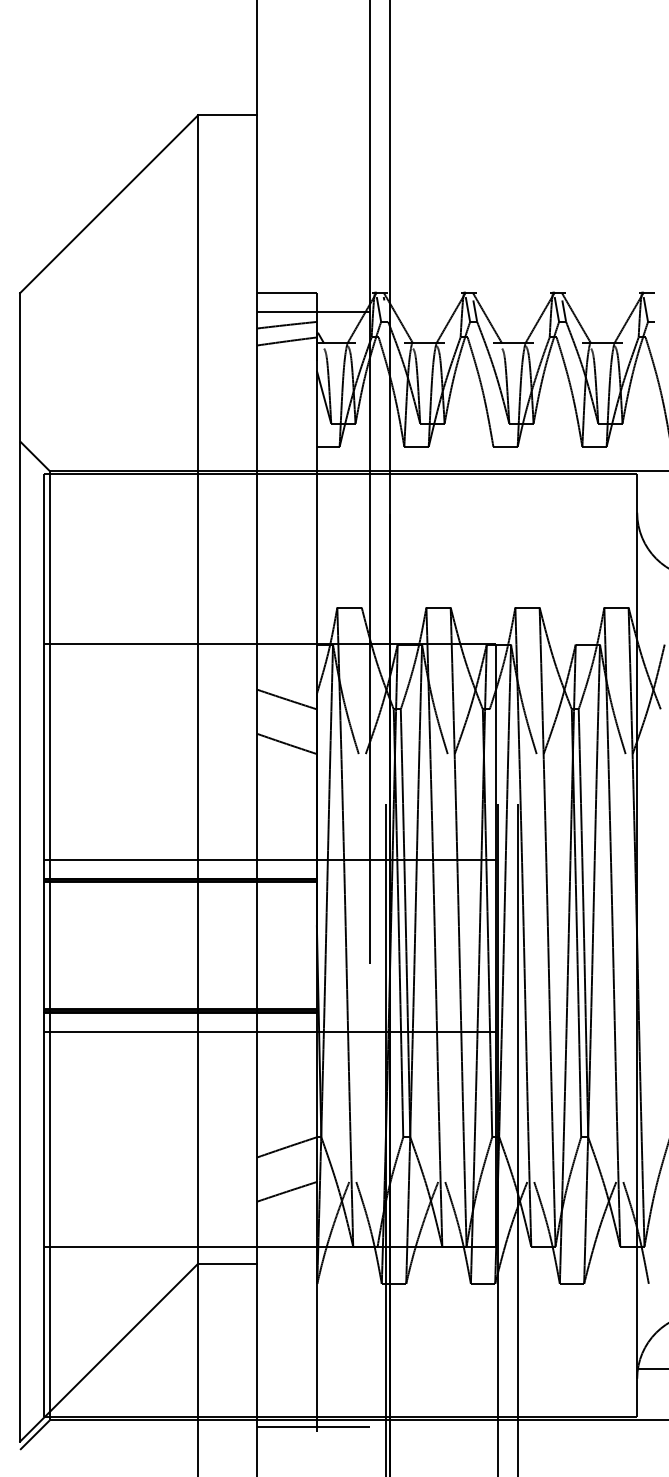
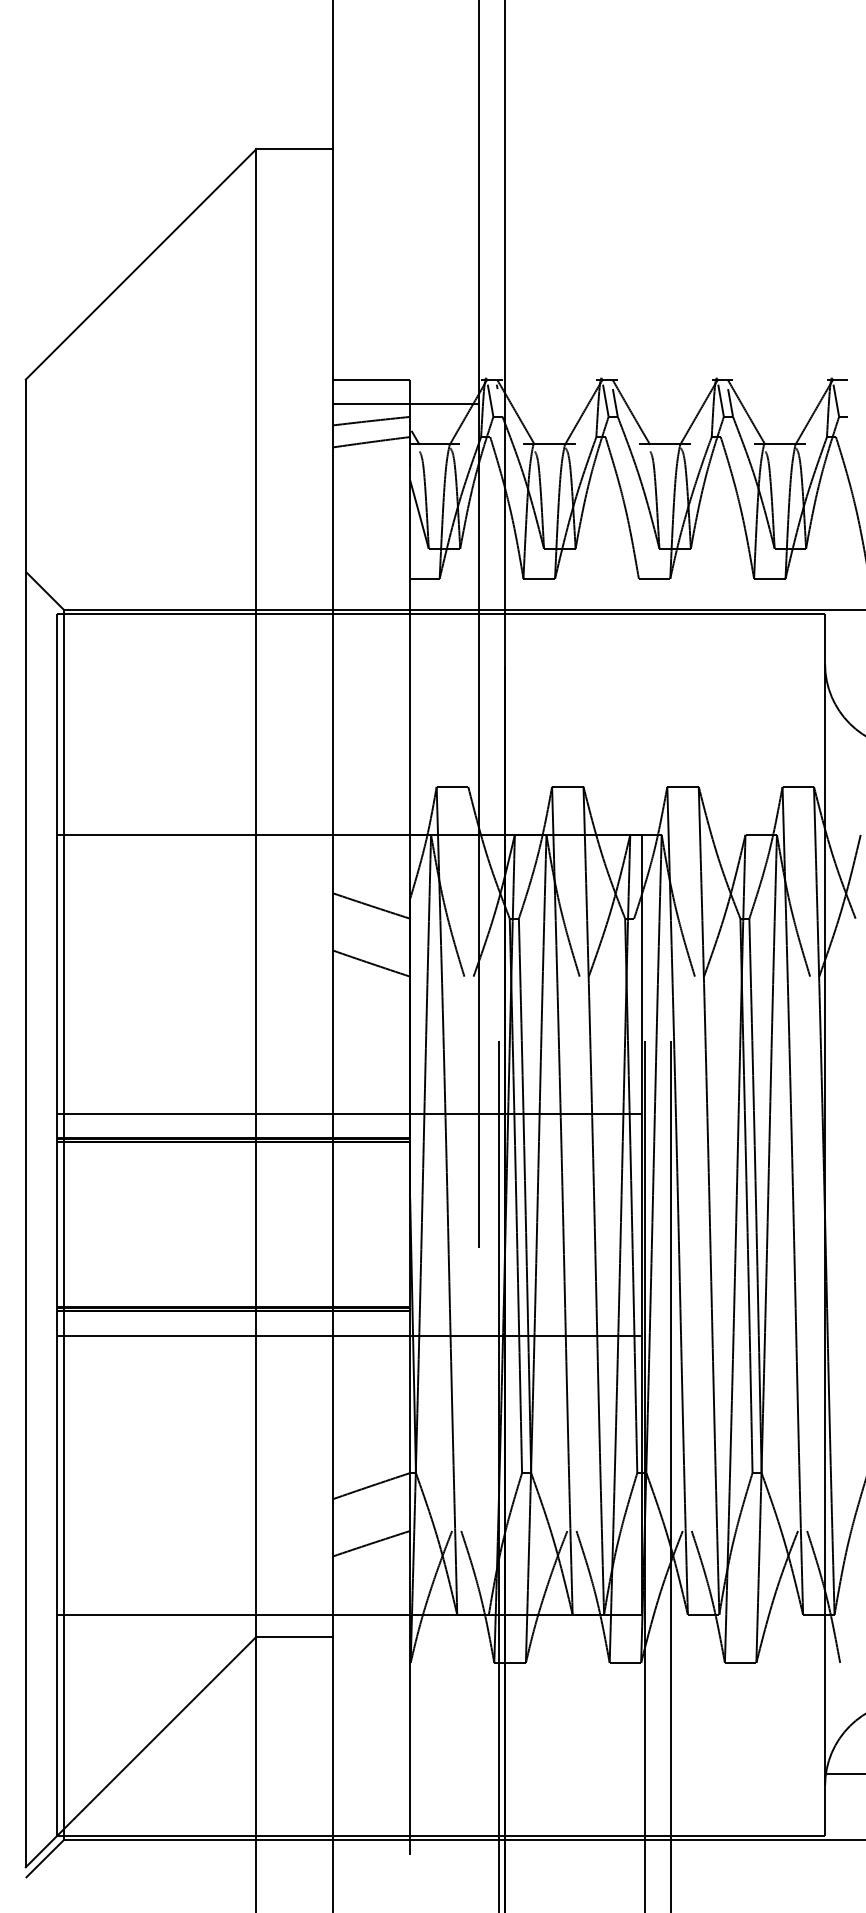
line: (314, 1427) -> (406, 1848), removed

